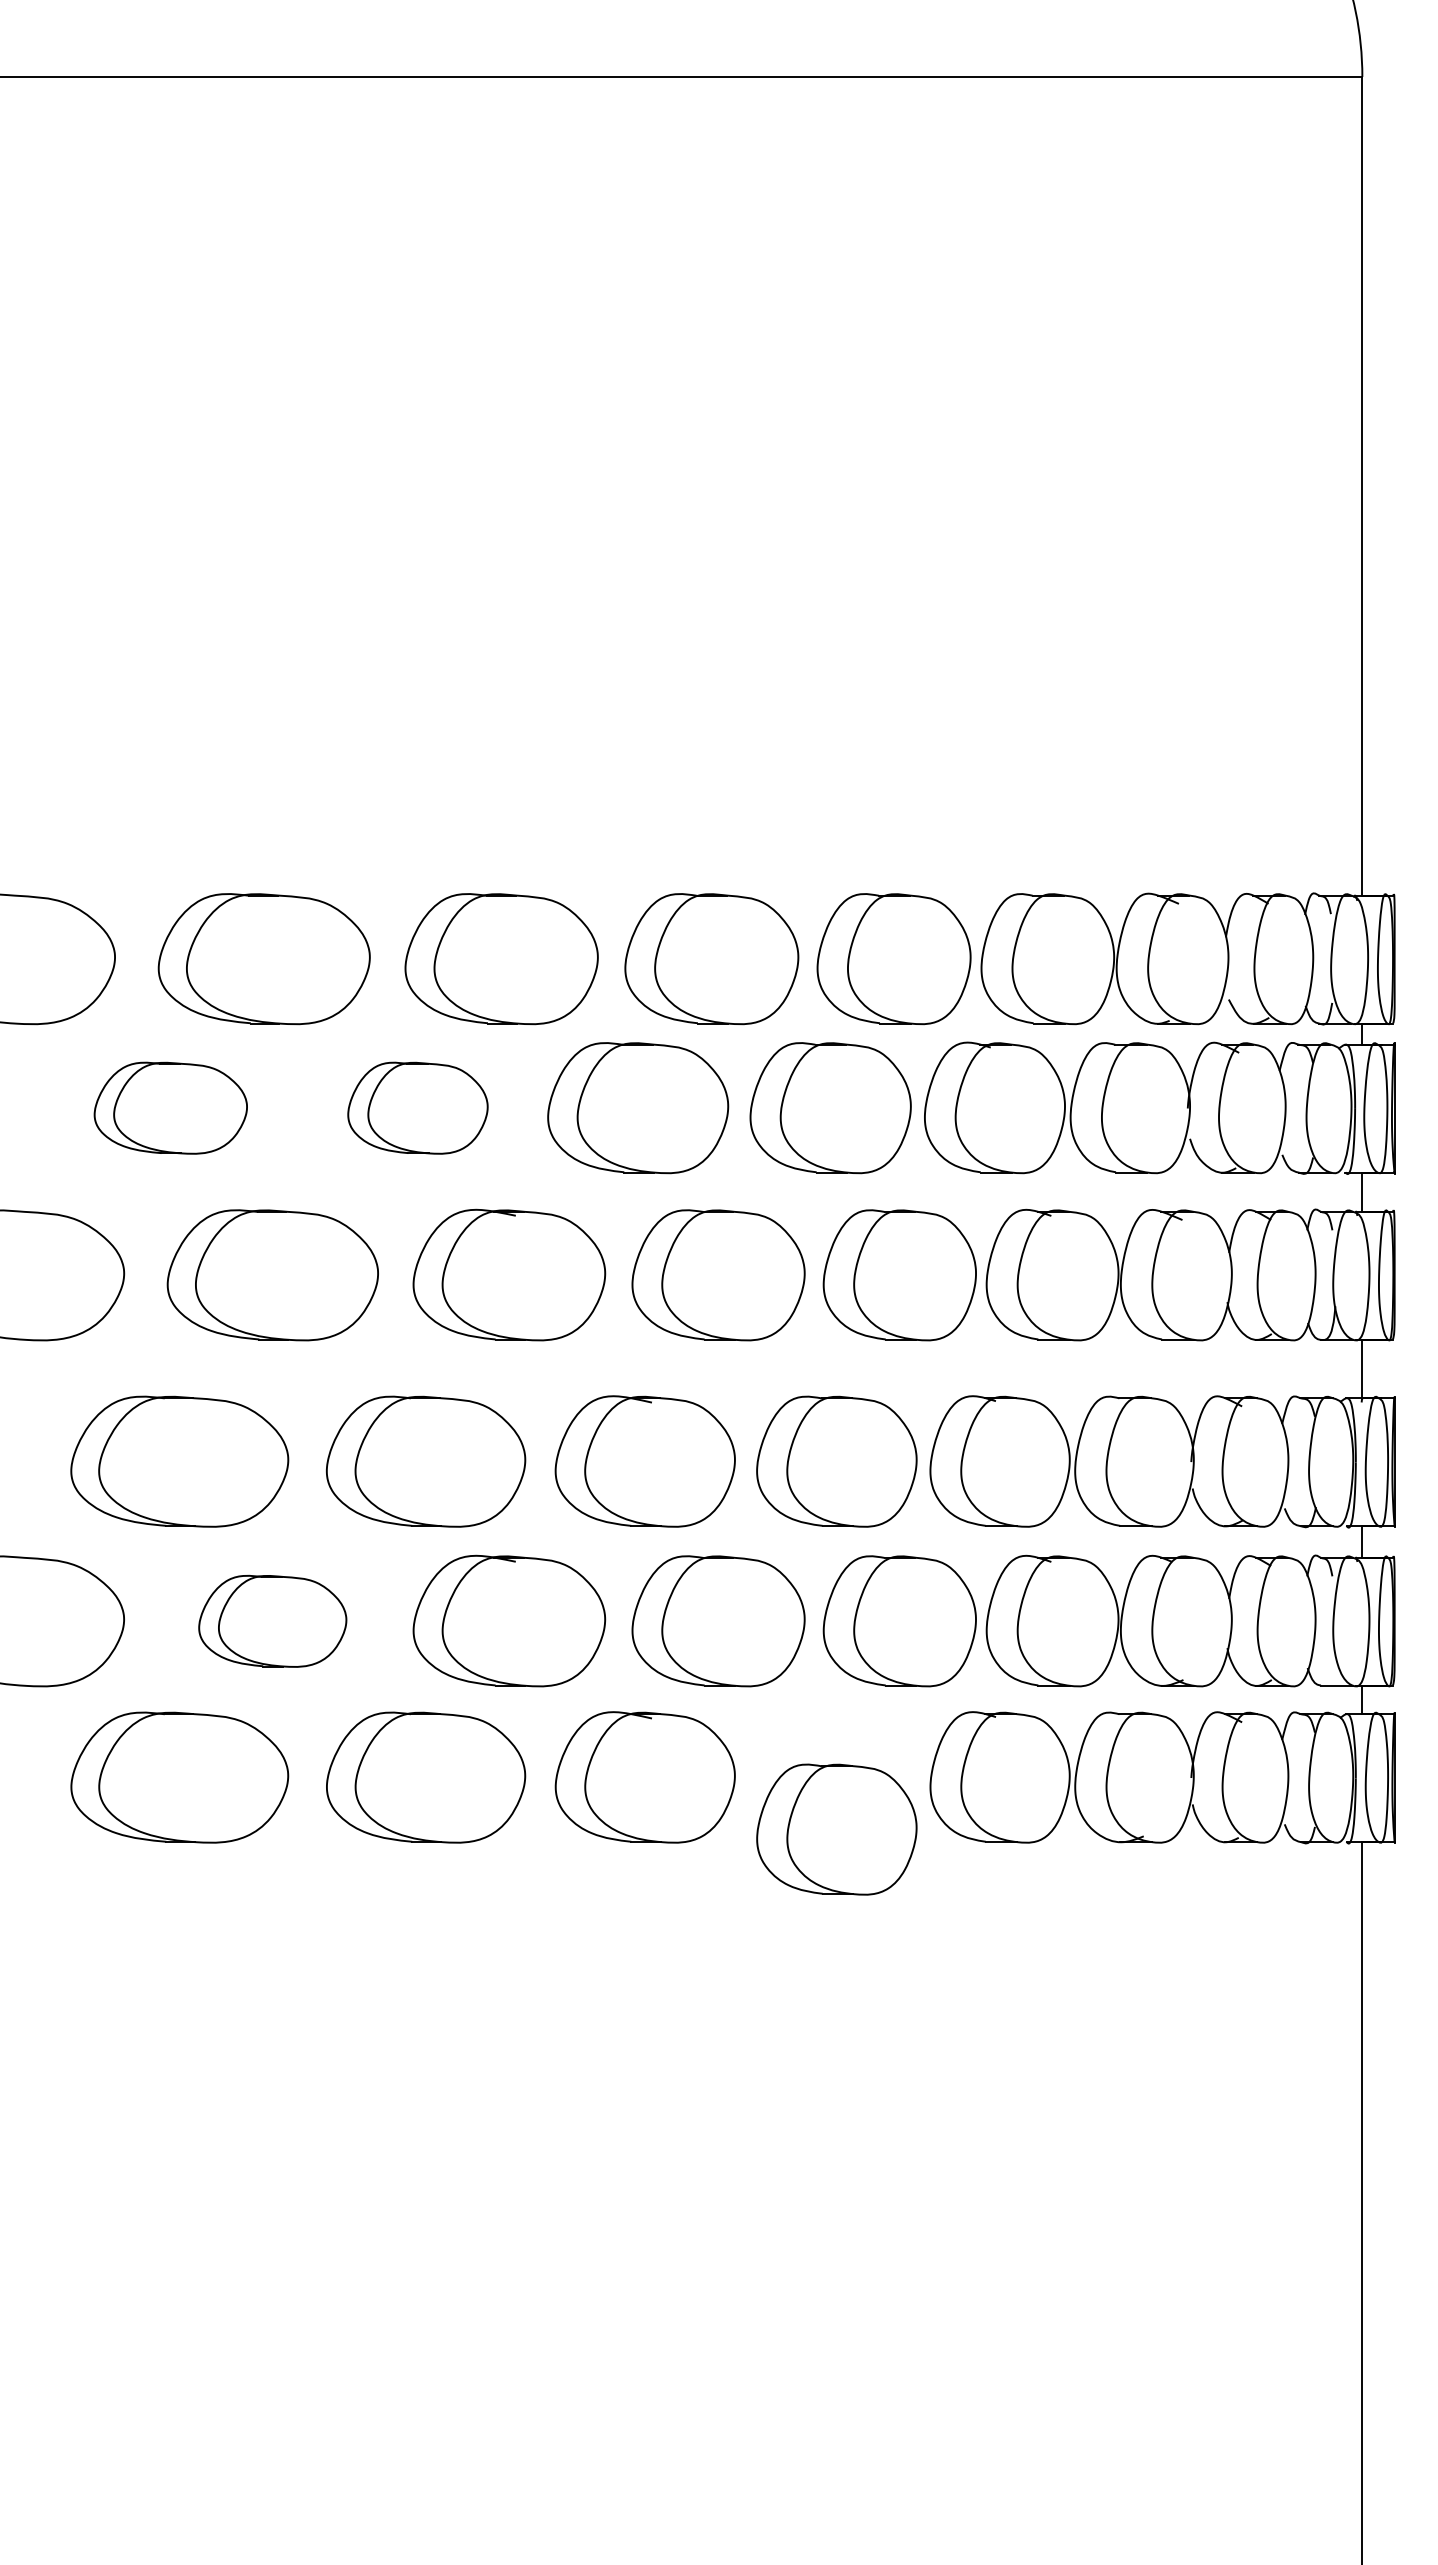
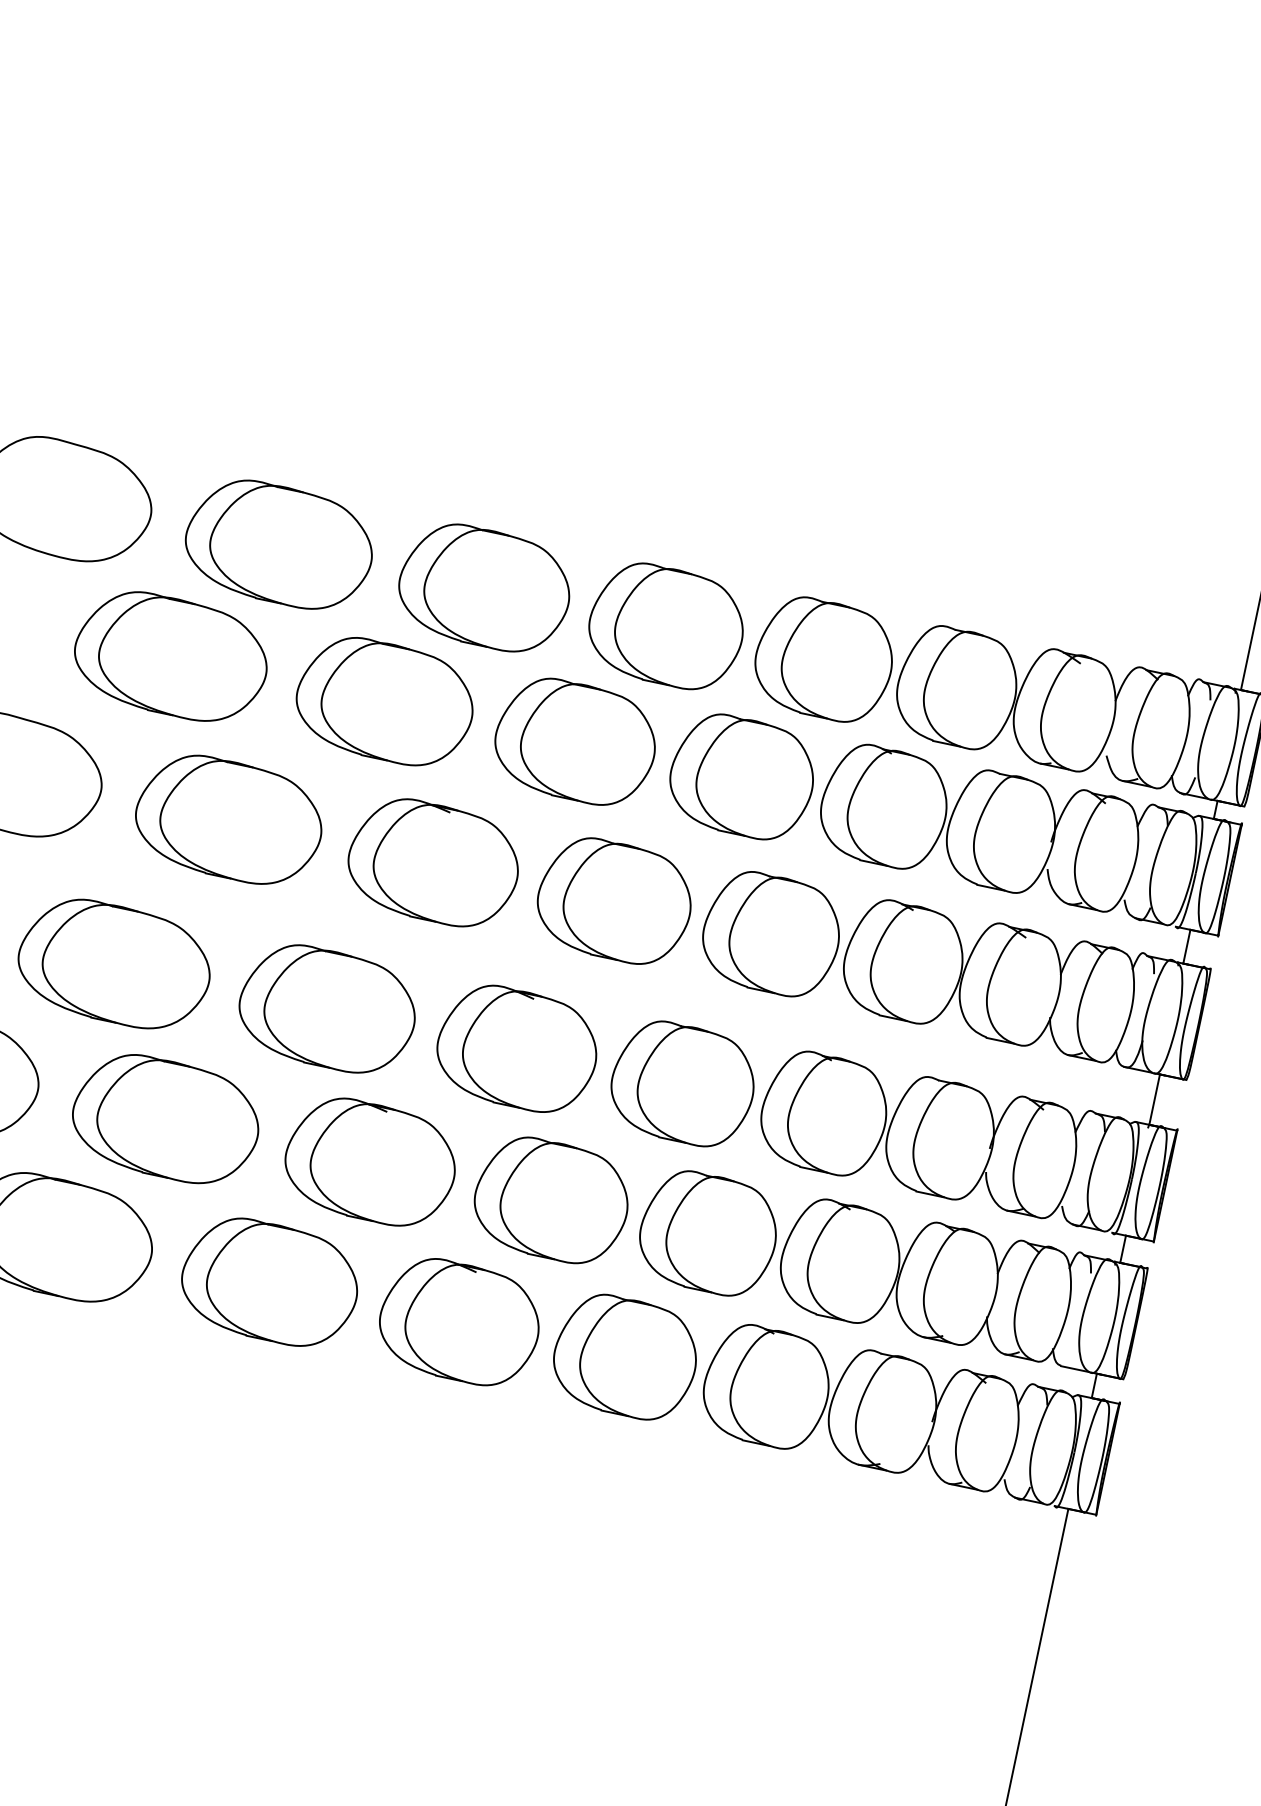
part: (170, 1108) -> (171, 656), size x1.43
part: (417, 1108) -> (384, 701), size x1.43
part: (272, 1621) -> (165, 1119), size x1.43
part: (836, 1829) -> (625, 1357), moved

